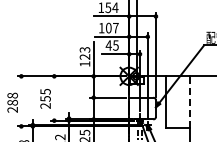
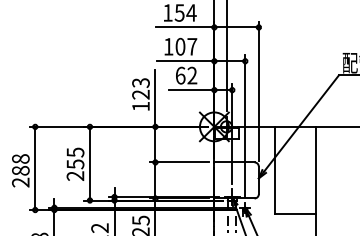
text: (111, 45) -> (184, 75), 45 -> 62
line: (54, 98) -> (90, 163), added
line: (21, 101) -> (35, 168), added
line: (190, 101) -> (316, 168), dashed -> solid

